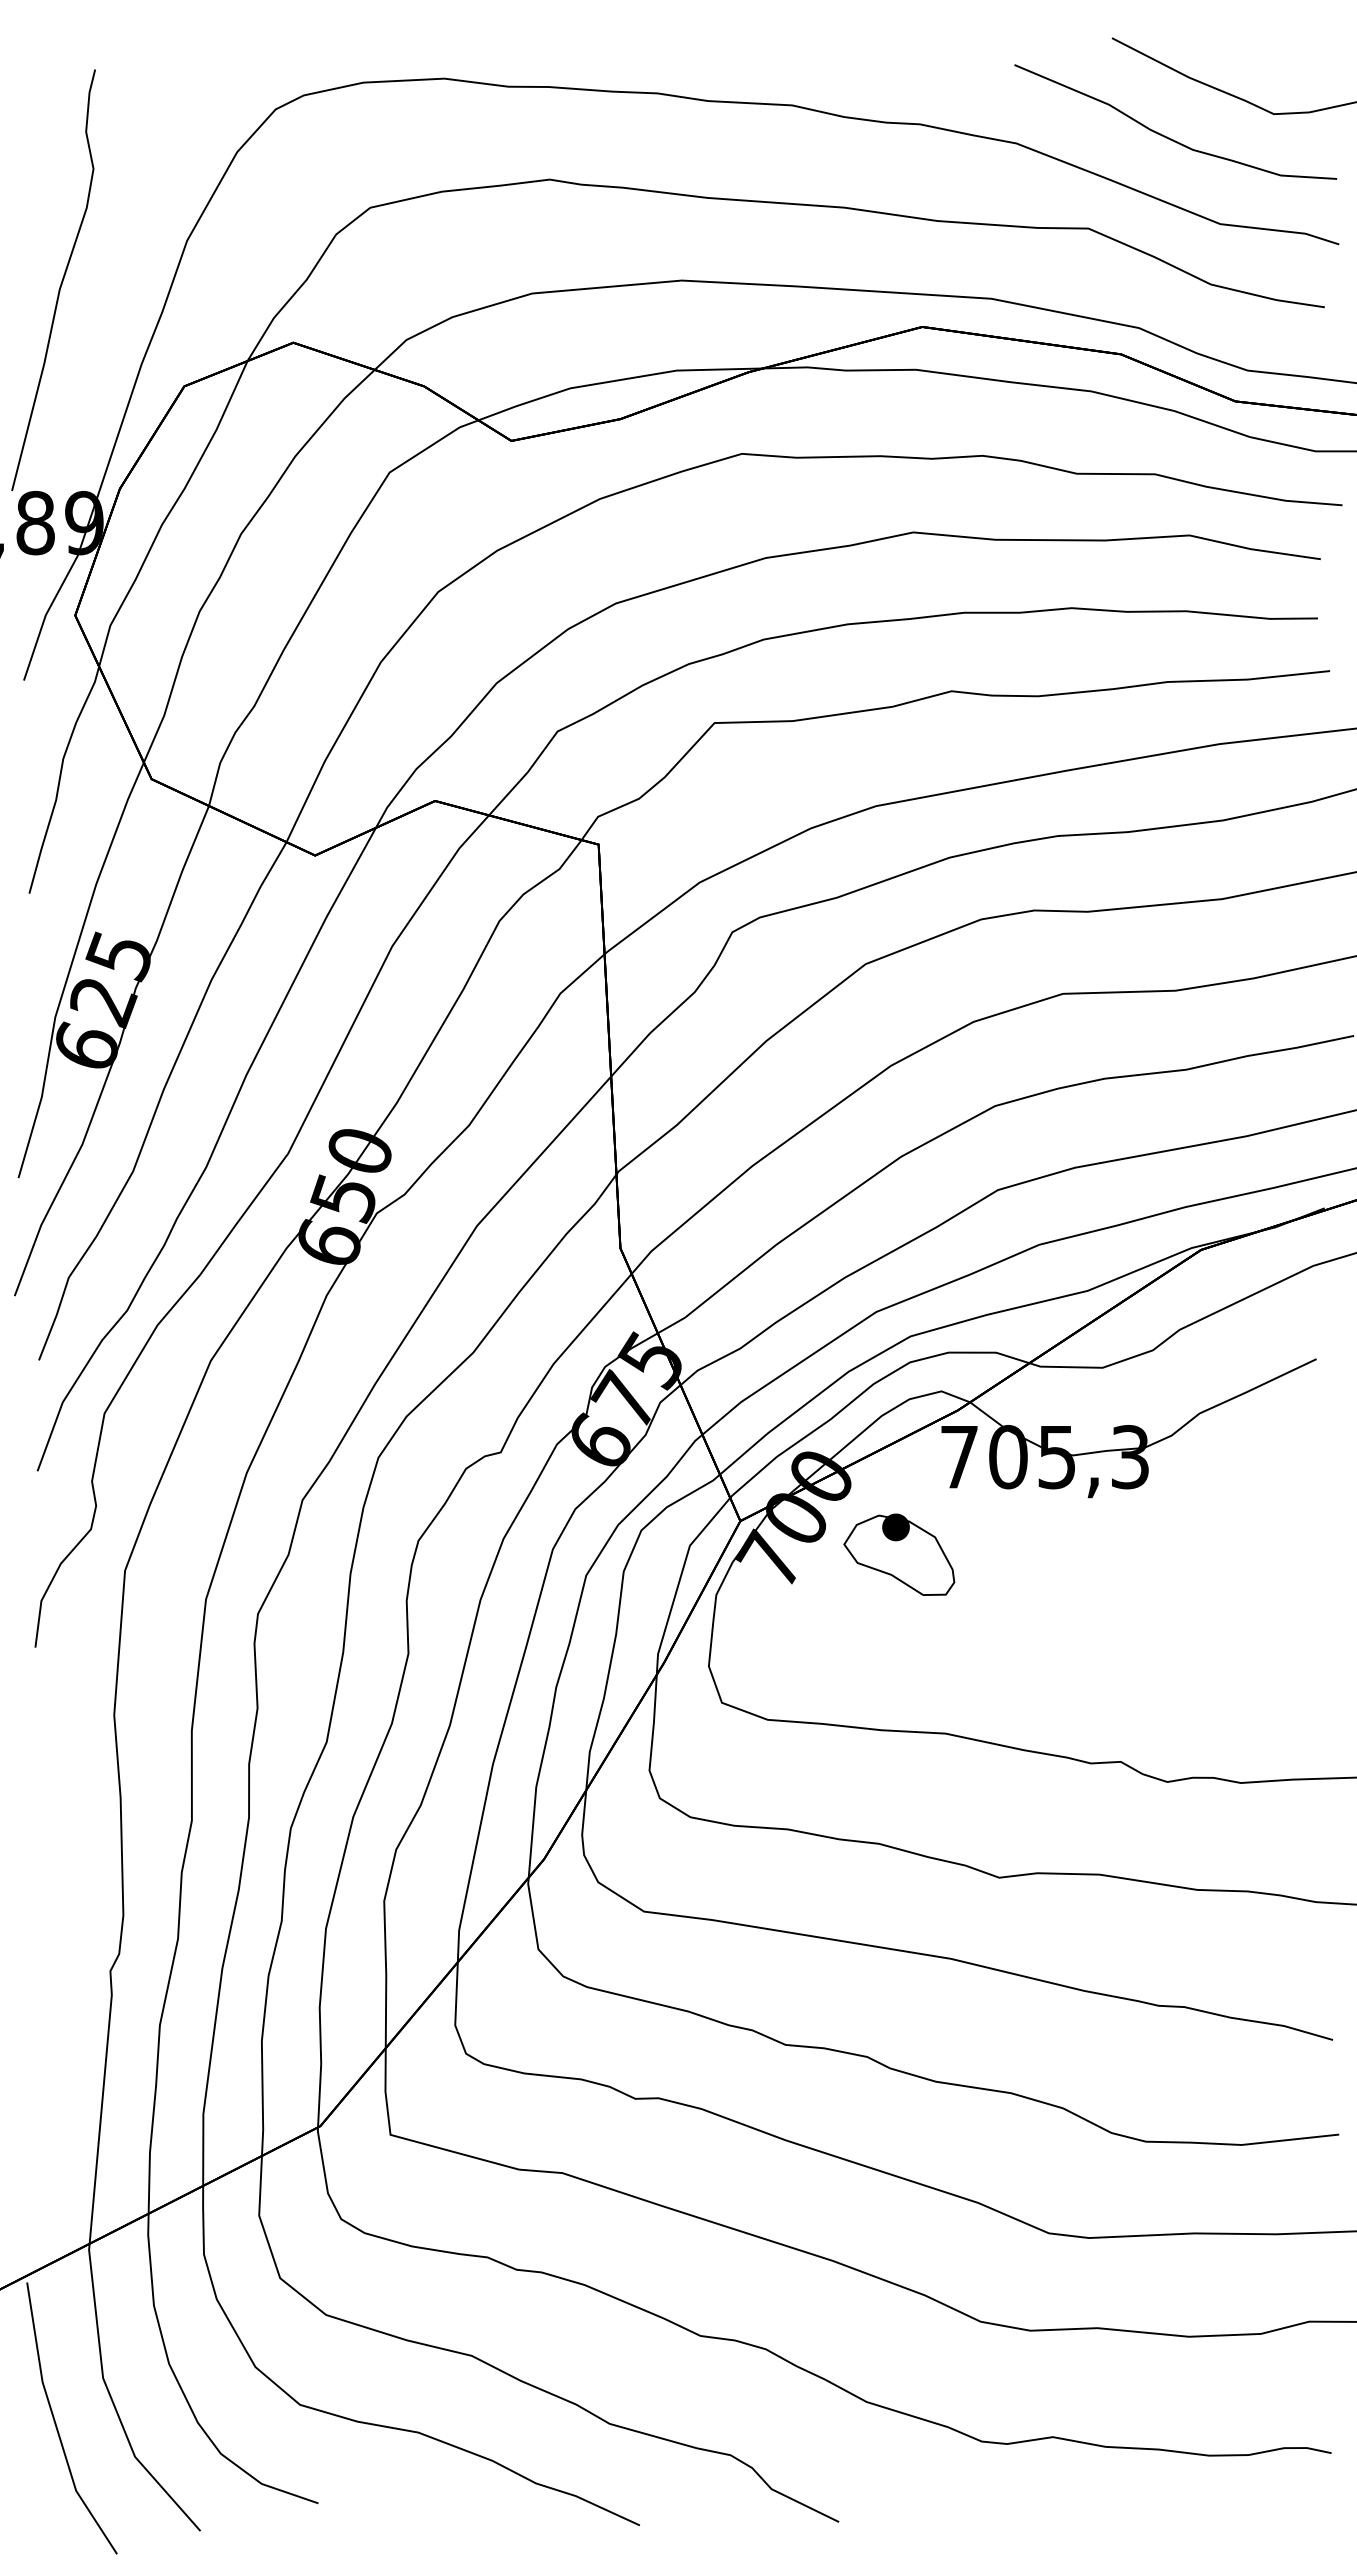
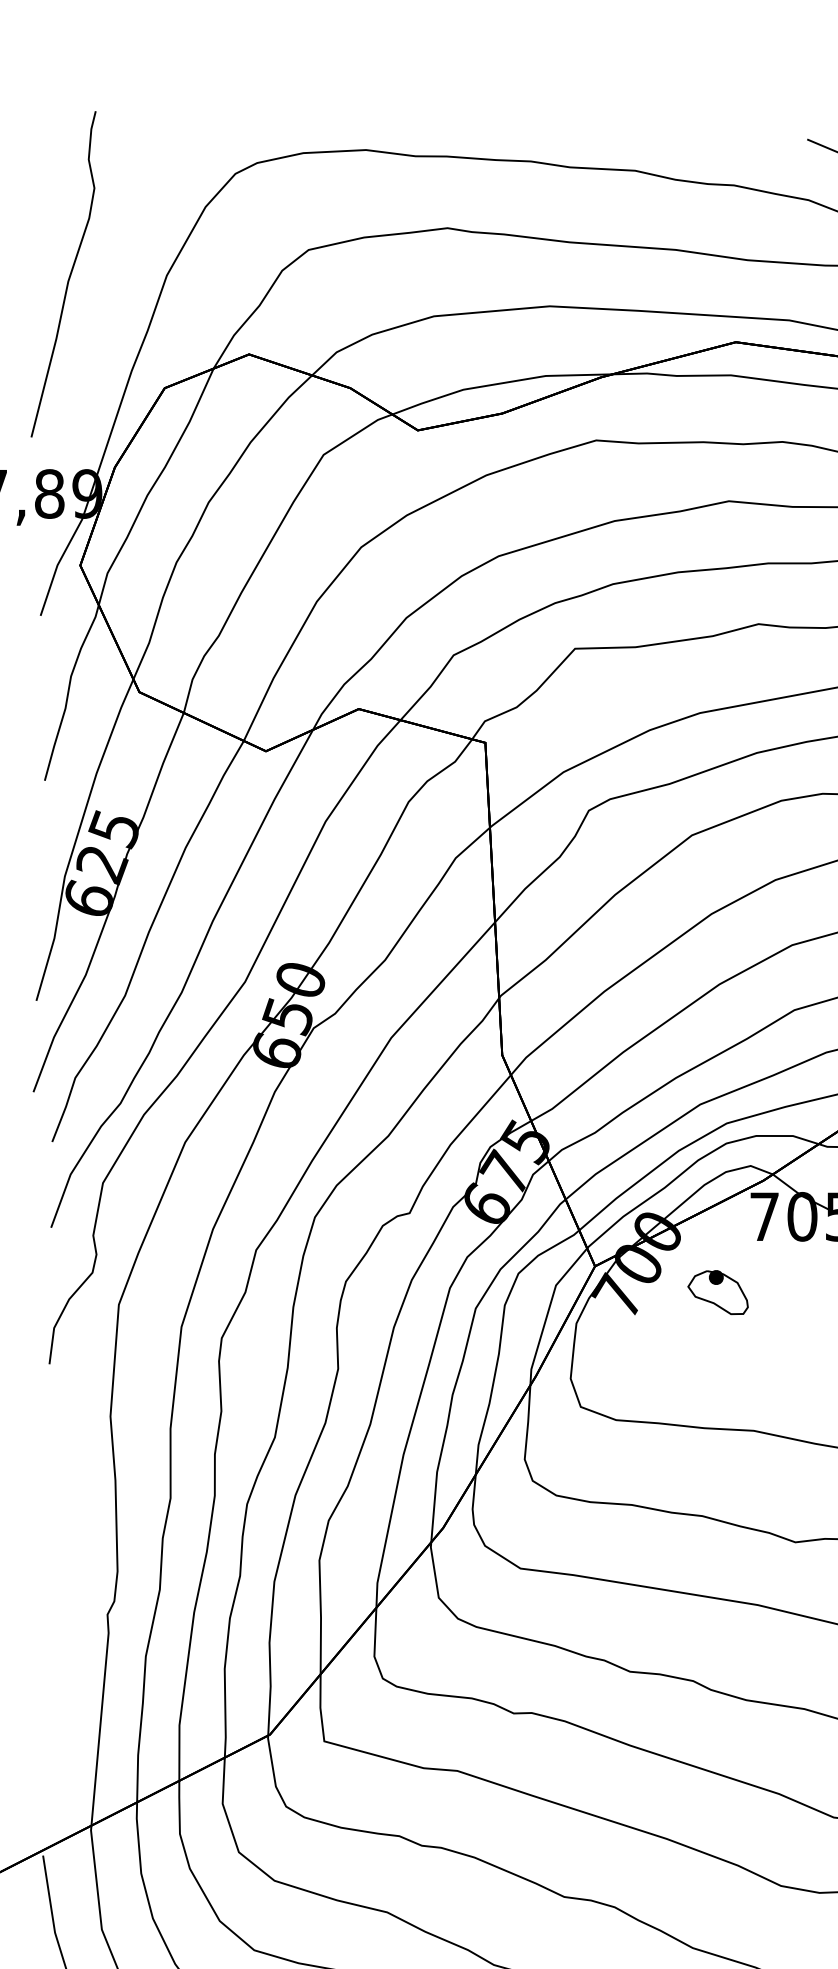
curve: (60, 283) -> (68, 276), moved
part: (899, 1554) -> (718, 1292), size x0.7

